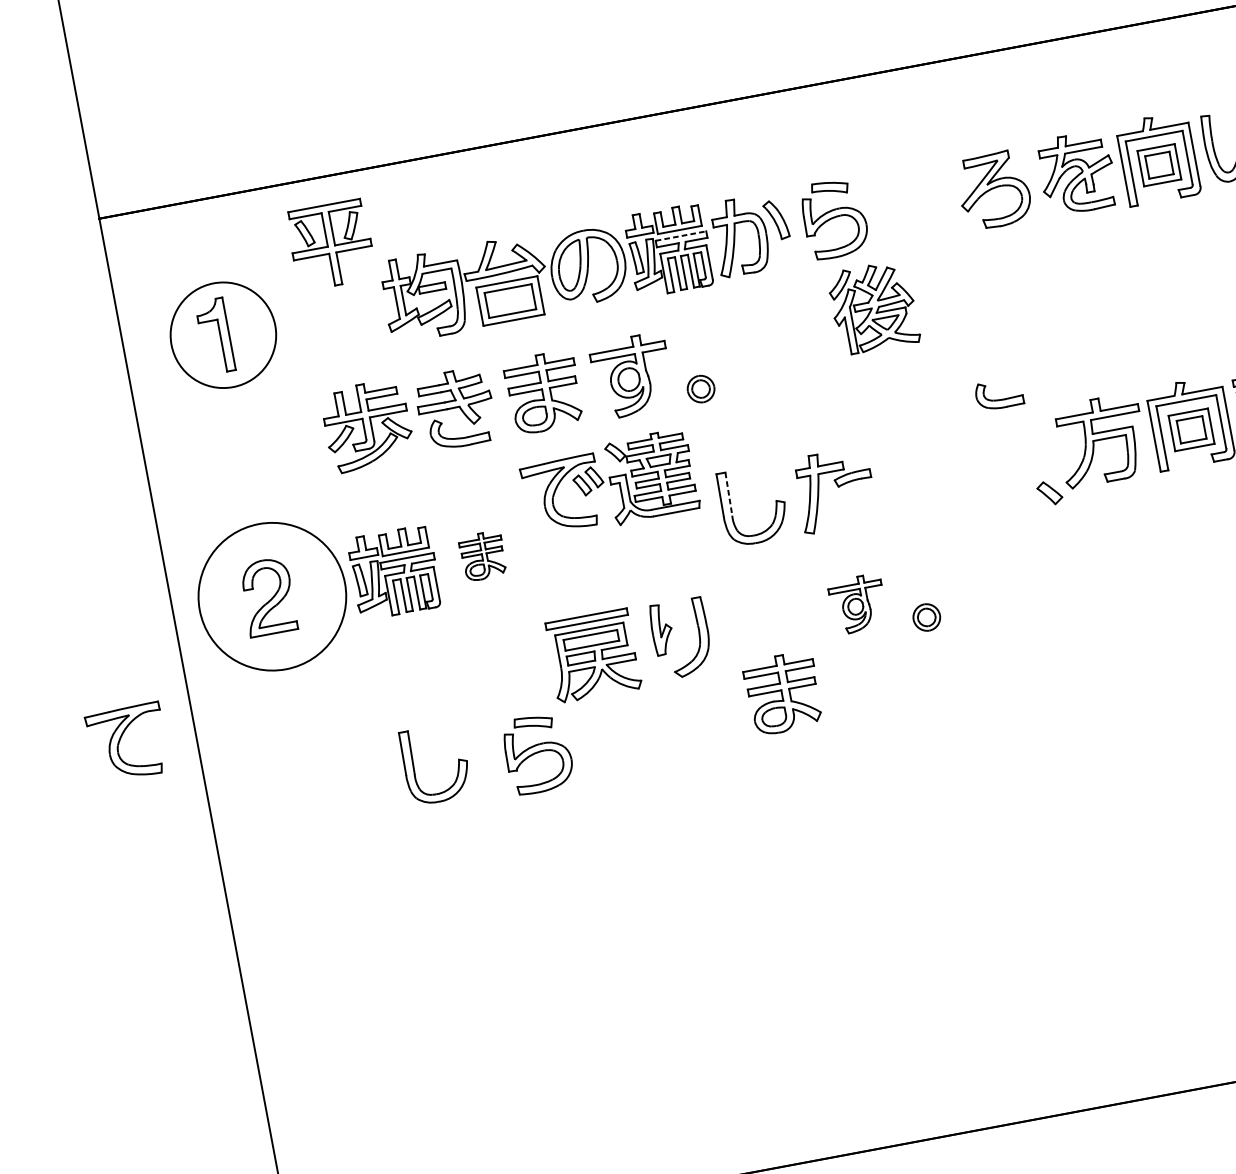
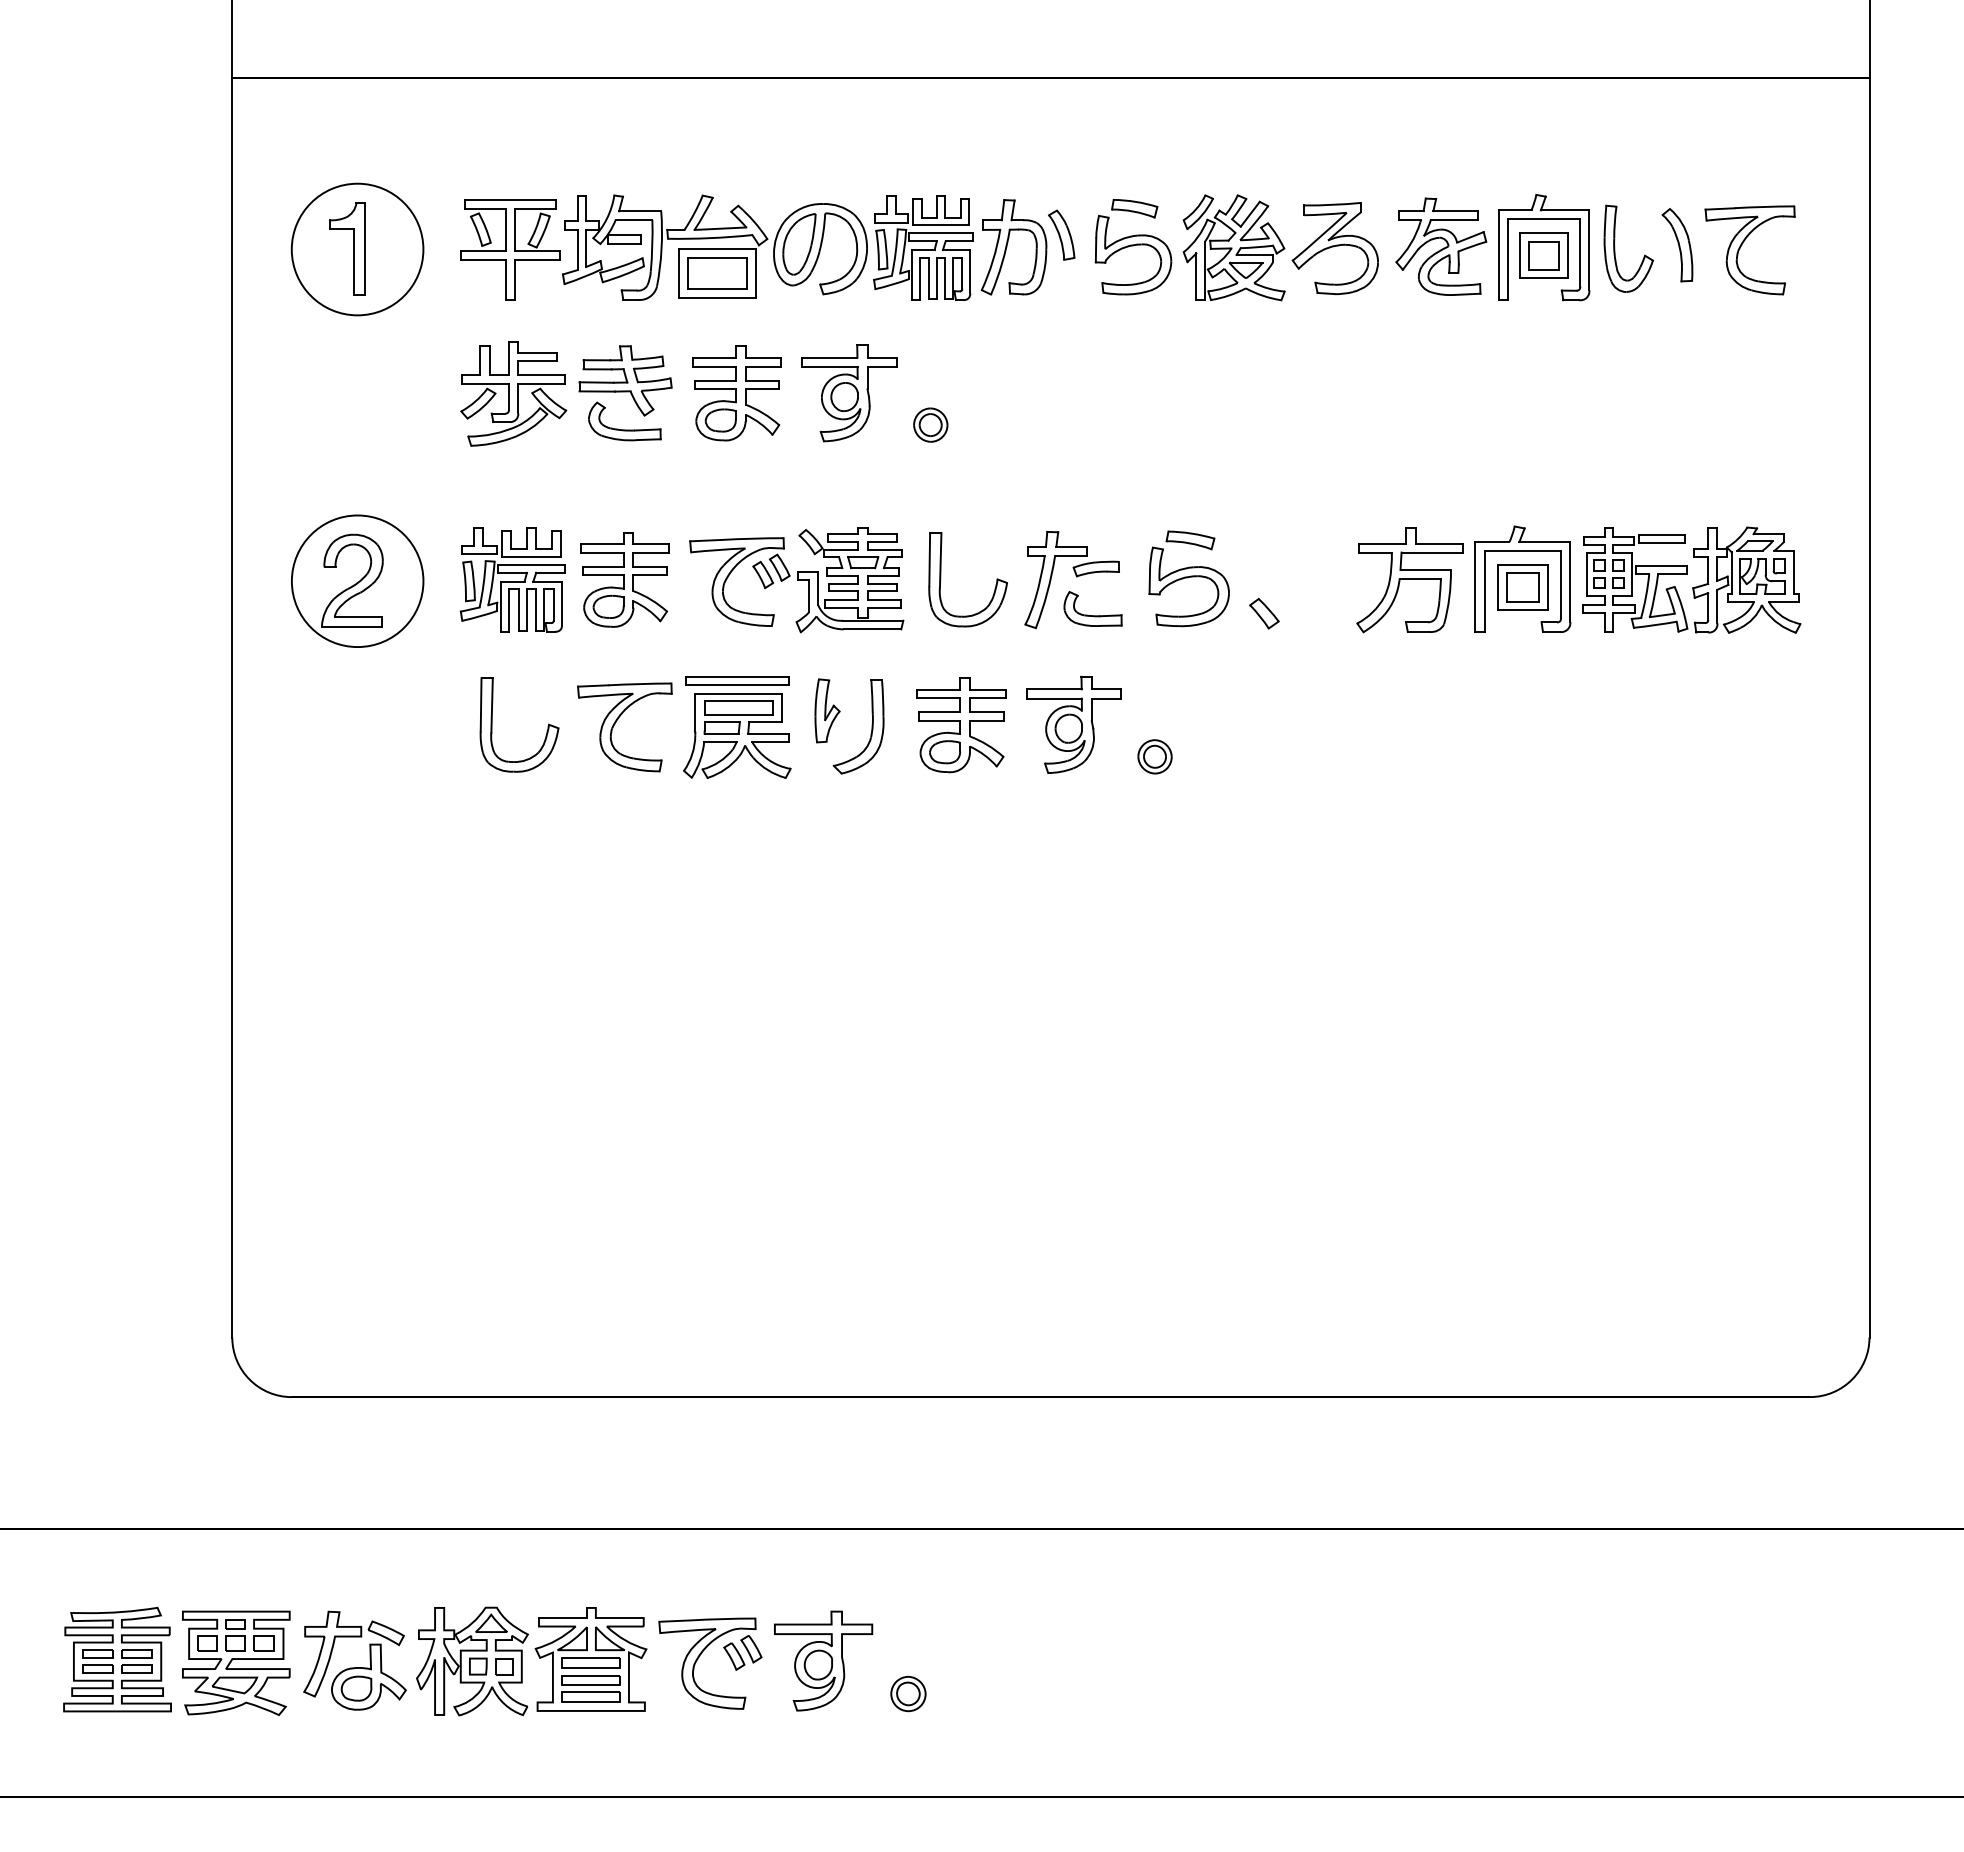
line: (681, 235) -> (941, 232), dashed -> solid
part: (331, 244) -> (510, 249), moved
part: (873, 307) -> (1233, 247), moved
part: (999, 399) -> (1092, 615), moved
part: (609, 484) -> (796, 580), moved
part: (1049, 493) -> (1264, 613), moved
line: (728, 494) -> (940, 560), dashed -> solid
part: (482, 555) -> (624, 579), size x1.67
circle: (272, 596) -> (357, 581), size x0.71
part: (857, 604) -> (1073, 724), size x1.43
part: (783, 693) -> (961, 725), moved
part: (120, 740) -> (616, 722), moved
part: (537, 753) -> (1188, 578), moved
part: (414, 767) -> (492, 724), moved

